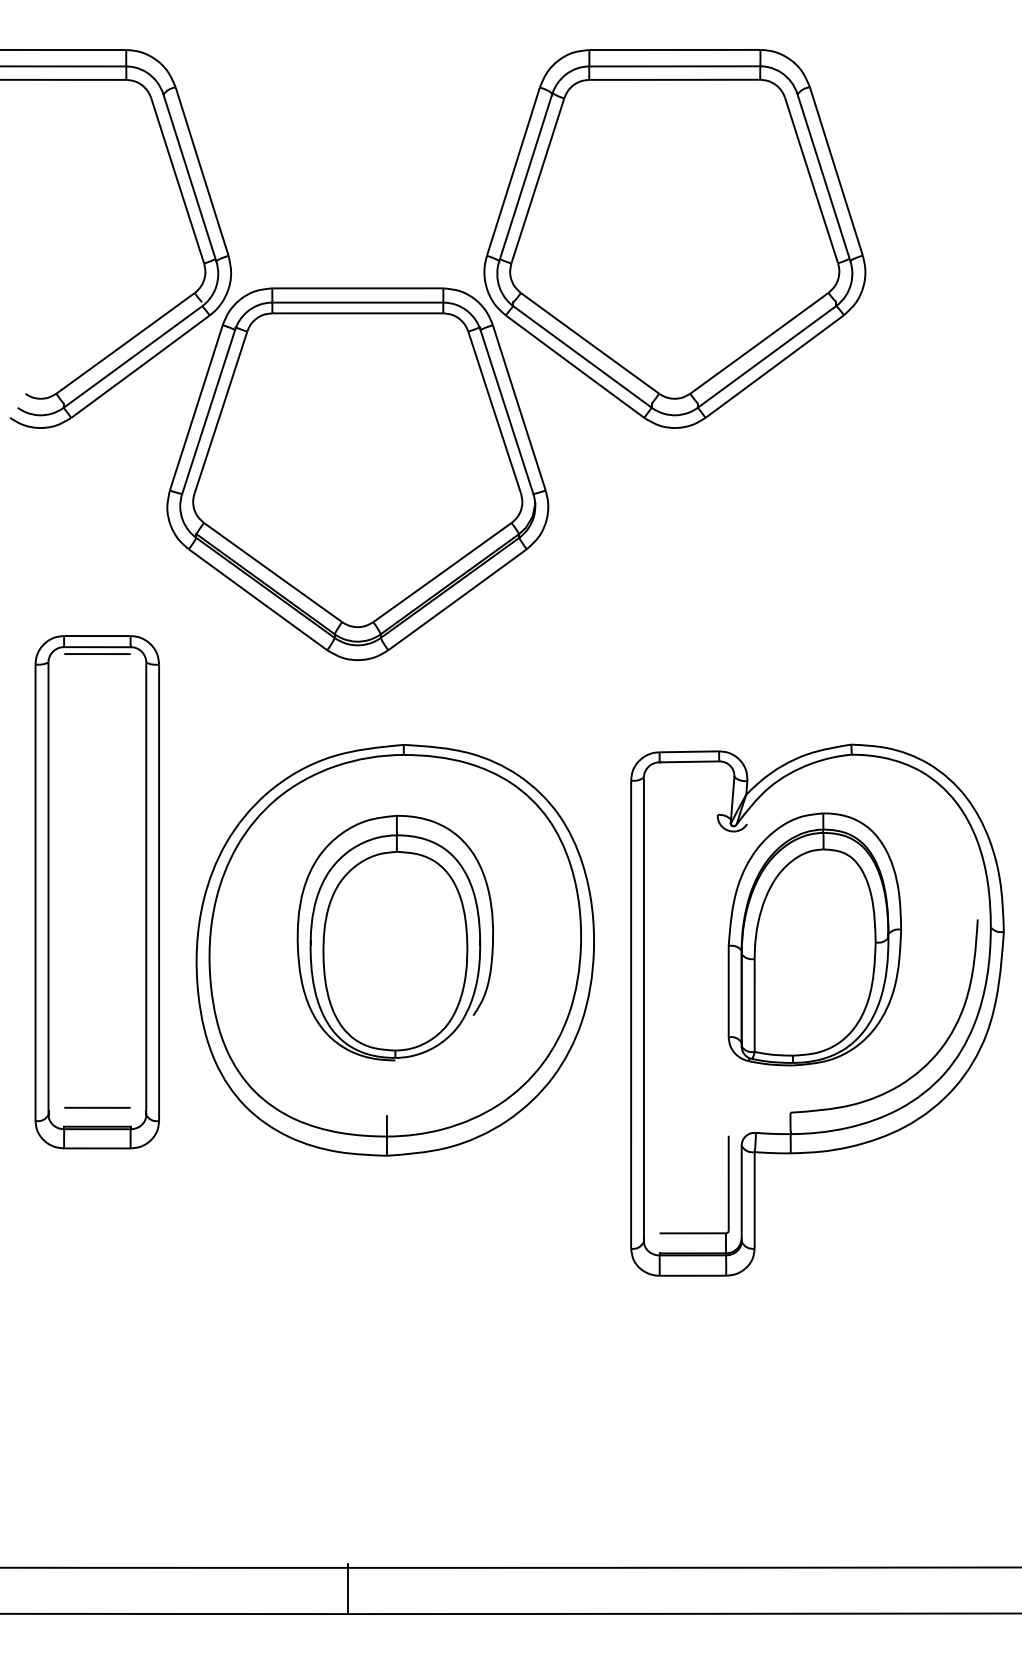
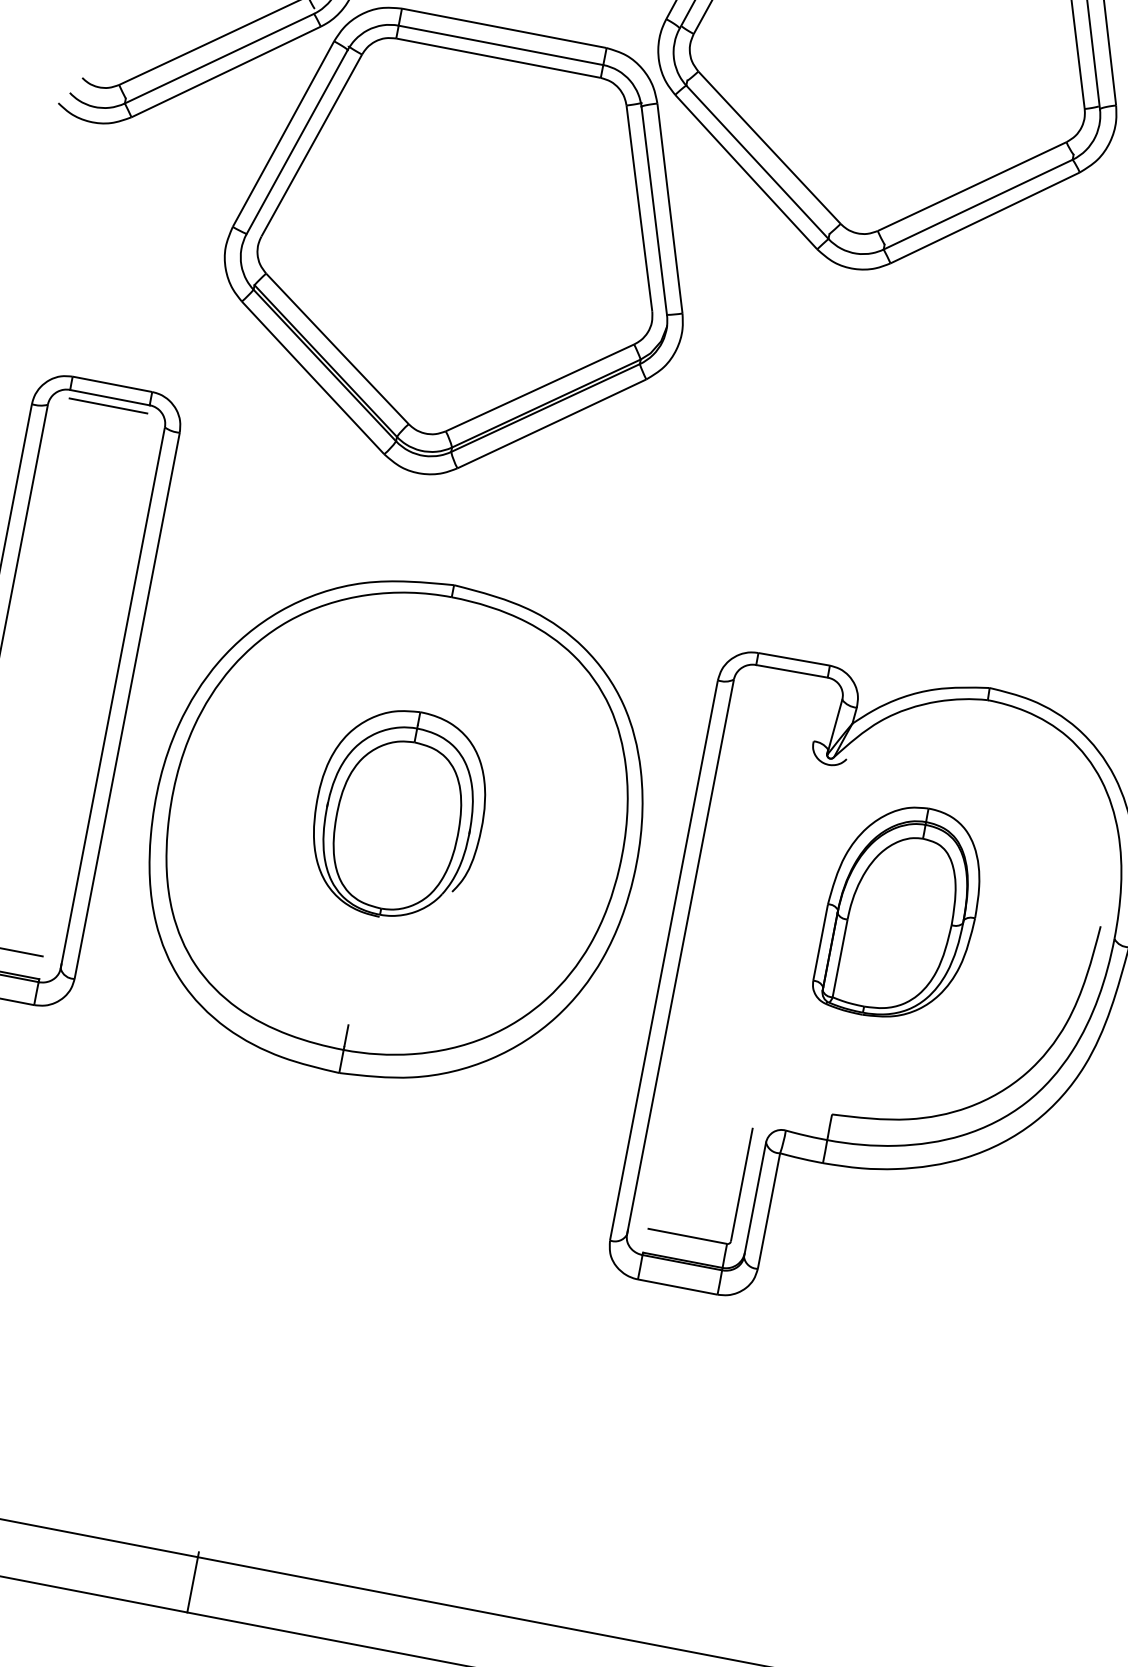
part: (394, 937) -> (398, 813), size x0.7
part: (814, 939) -> (900, 912), size x0.7

